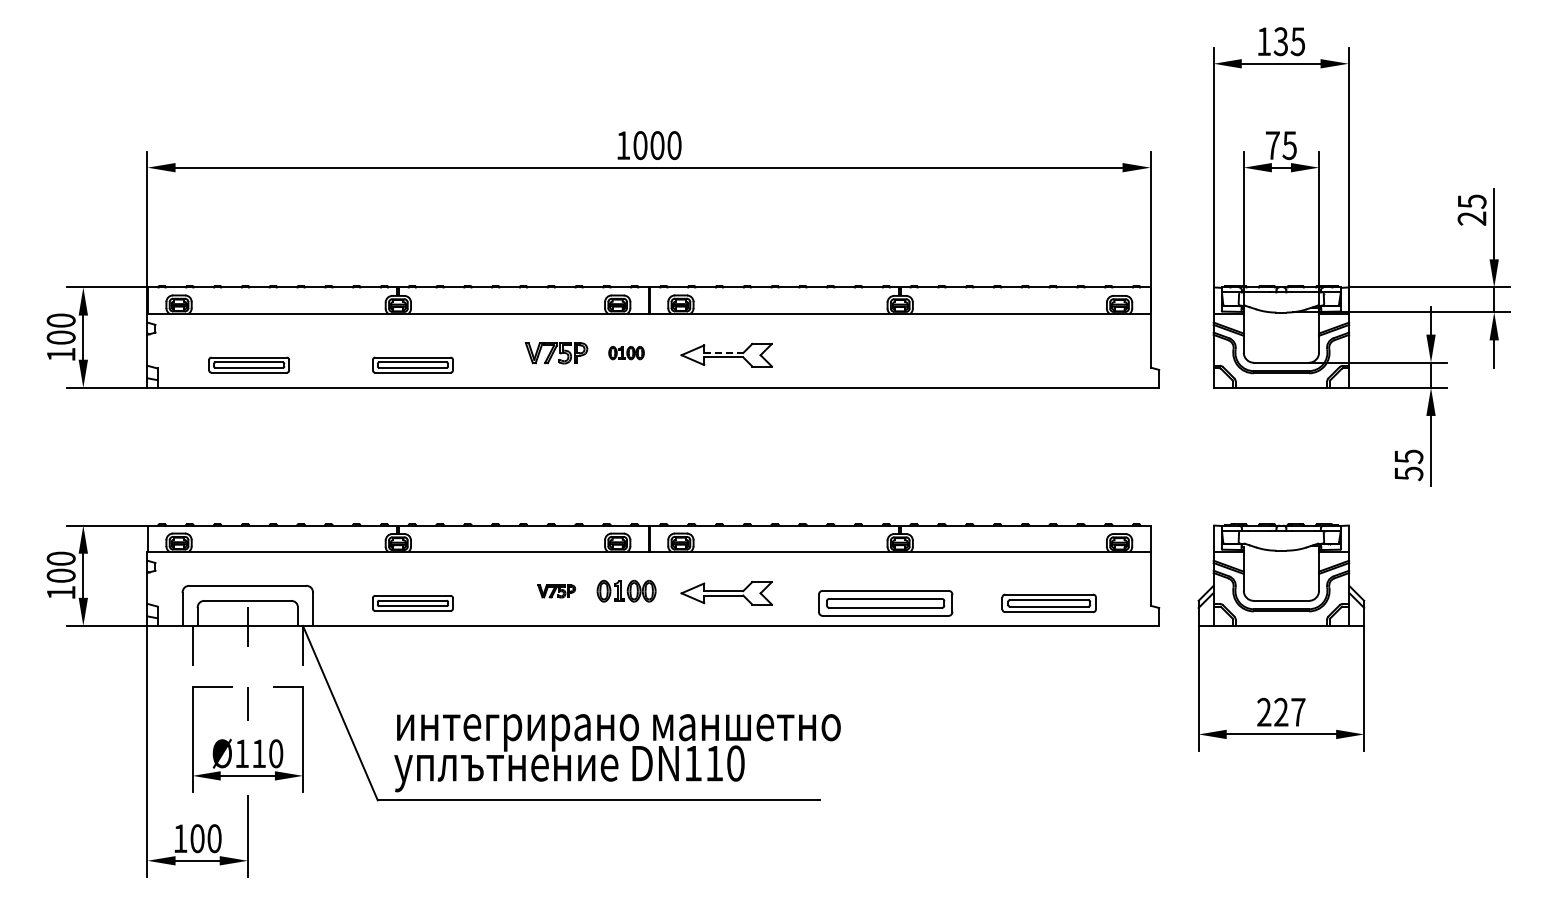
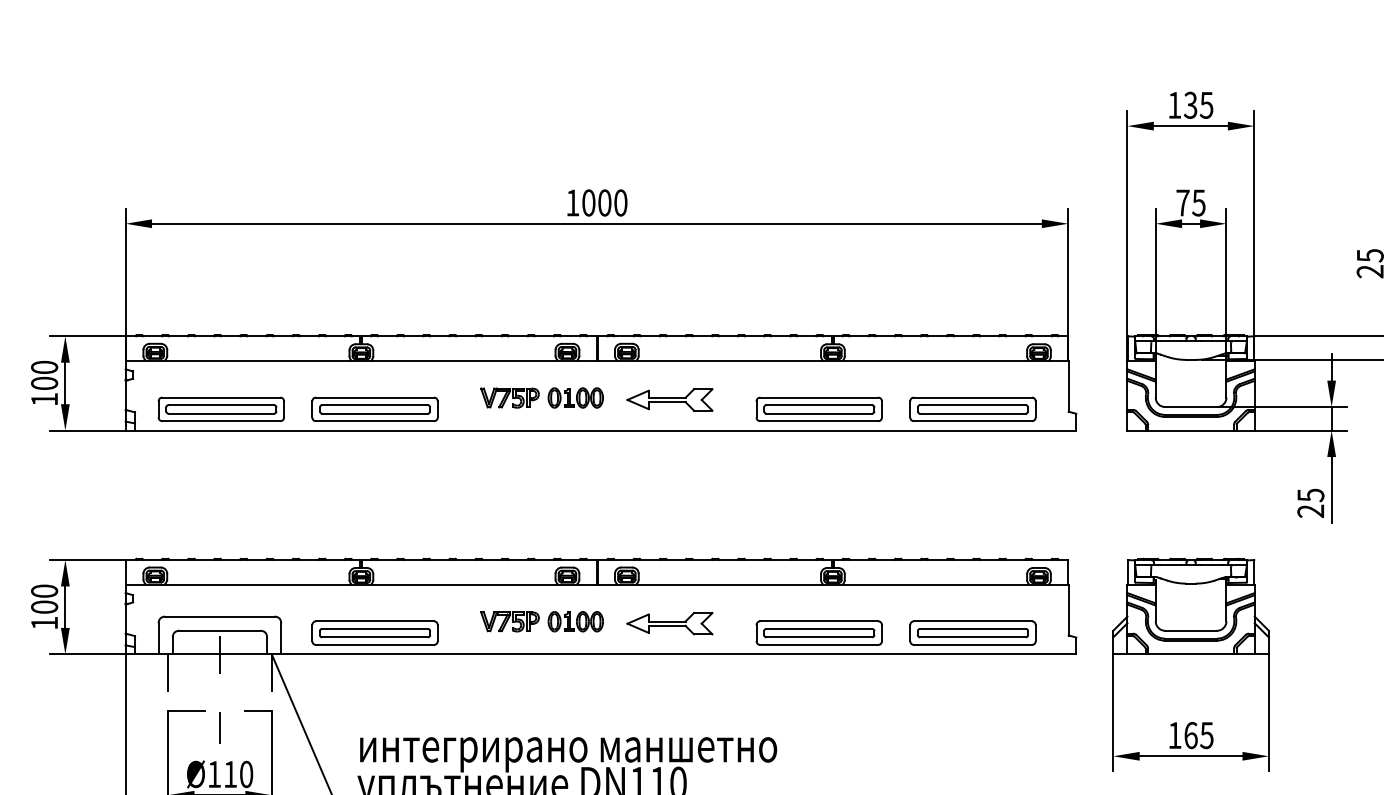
part: (626, 352) -> (575, 397), size x1.67
line: (723, 352) -> (666, 397), dashed -> solid
part: (248, 364) -> (220, 408), size x1.67
part: (412, 364) -> (374, 408), size x1.67
part: (885, 364) -> (819, 408), added
part: (1048, 364) -> (972, 408), added
text: (1408, 473) -> (1310, 511), 55 -> 25
part: (556, 591) -> (509, 621), size x1.67
part: (412, 603) -> (374, 633), size x1.67
part: (1048, 603) -> (972, 633), size x1.43
text: (1281, 711) -> (1191, 734), 227 -> 165

